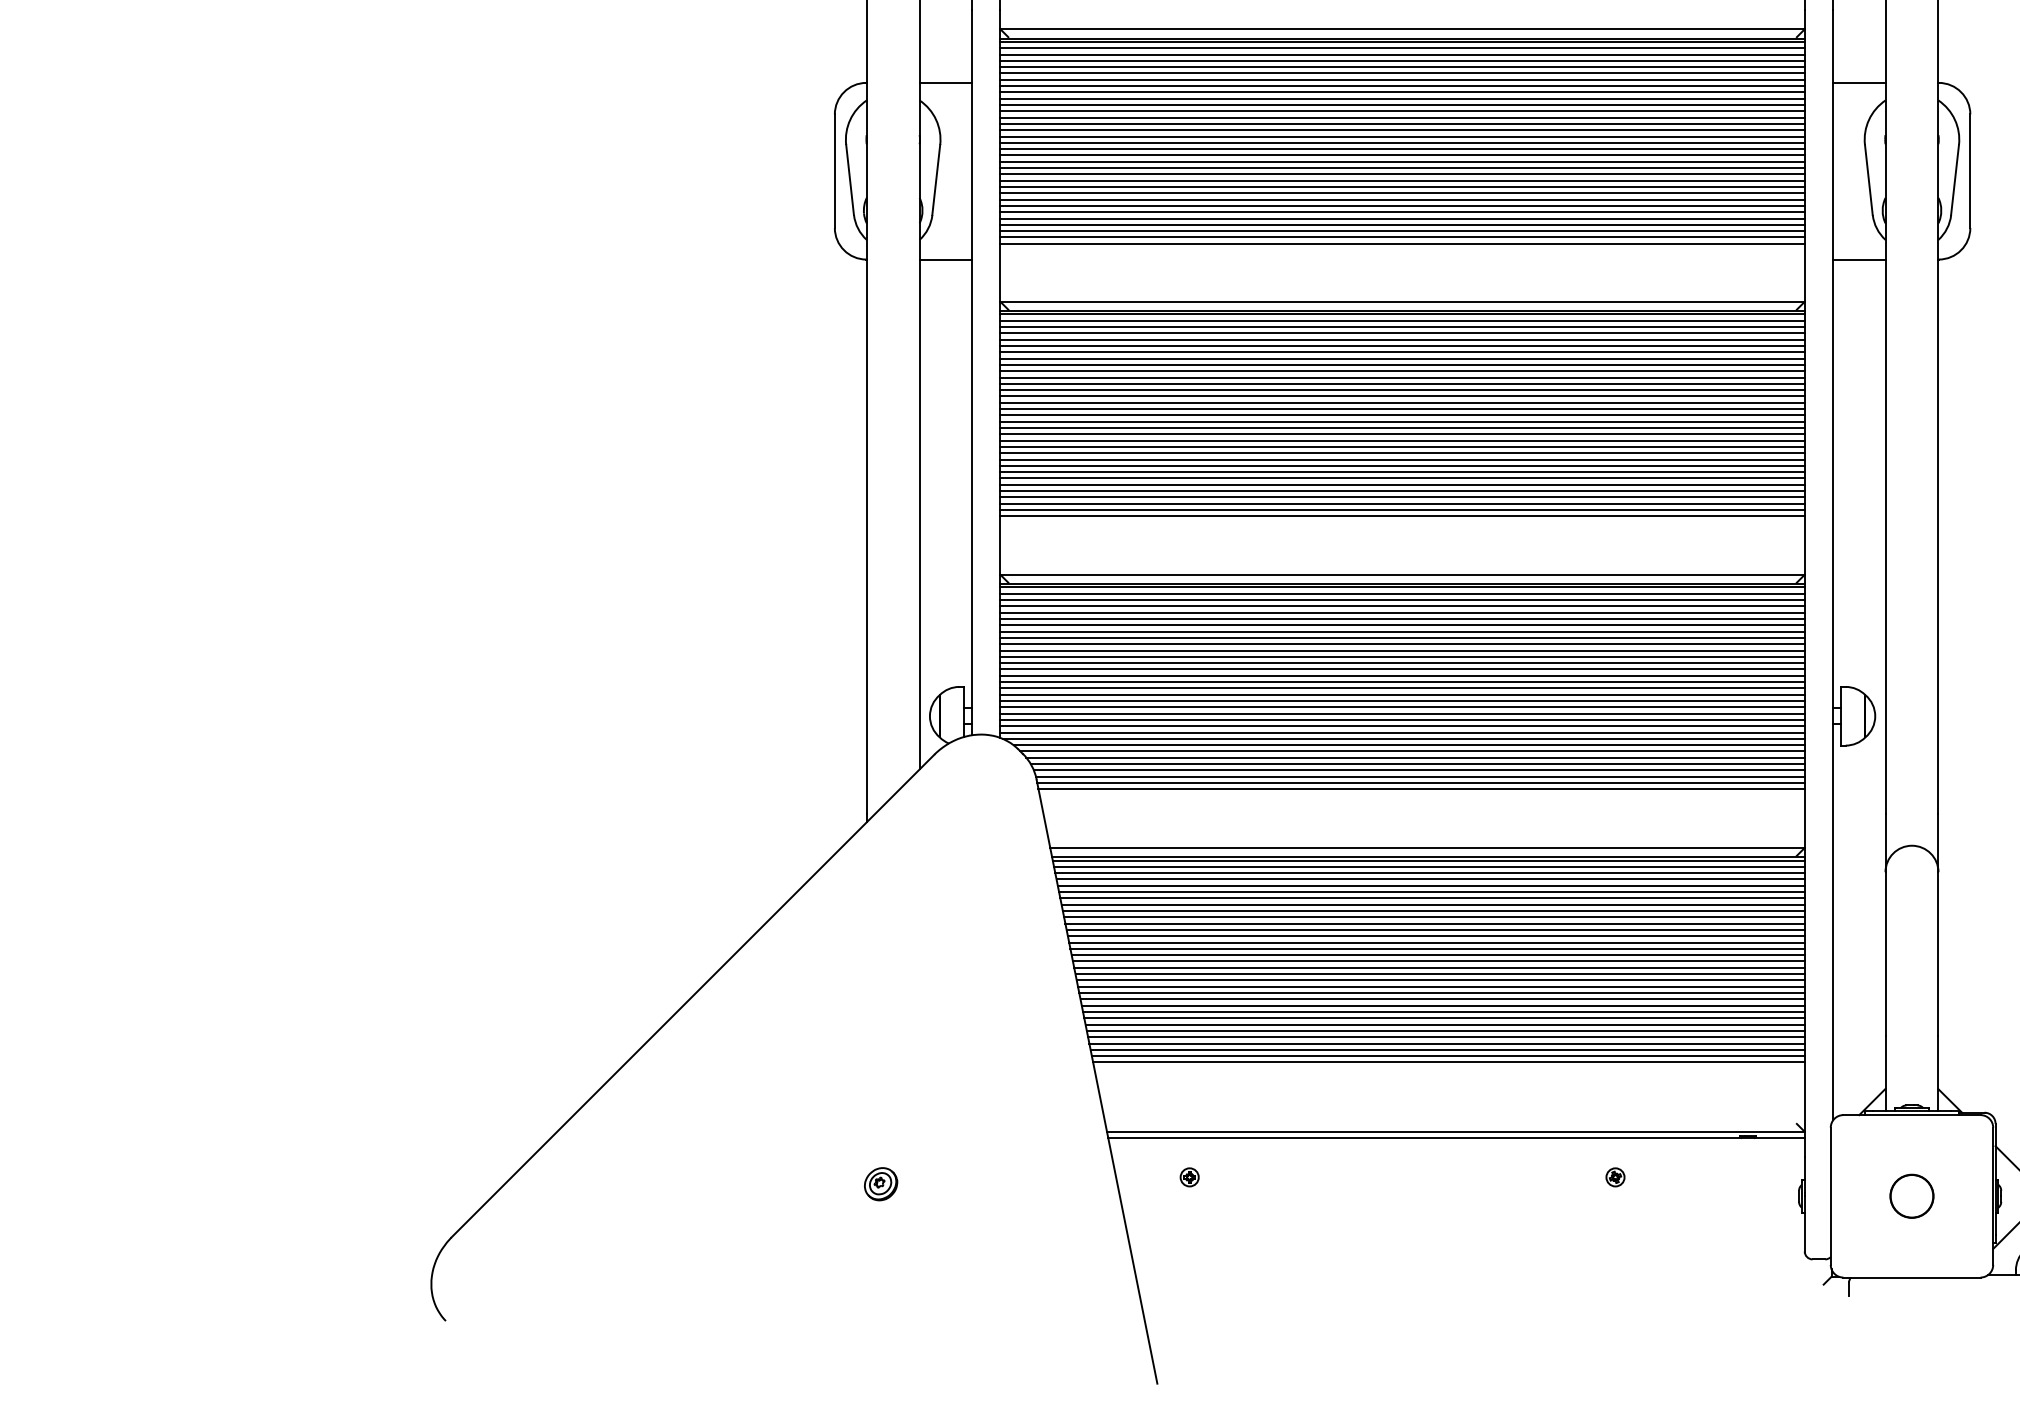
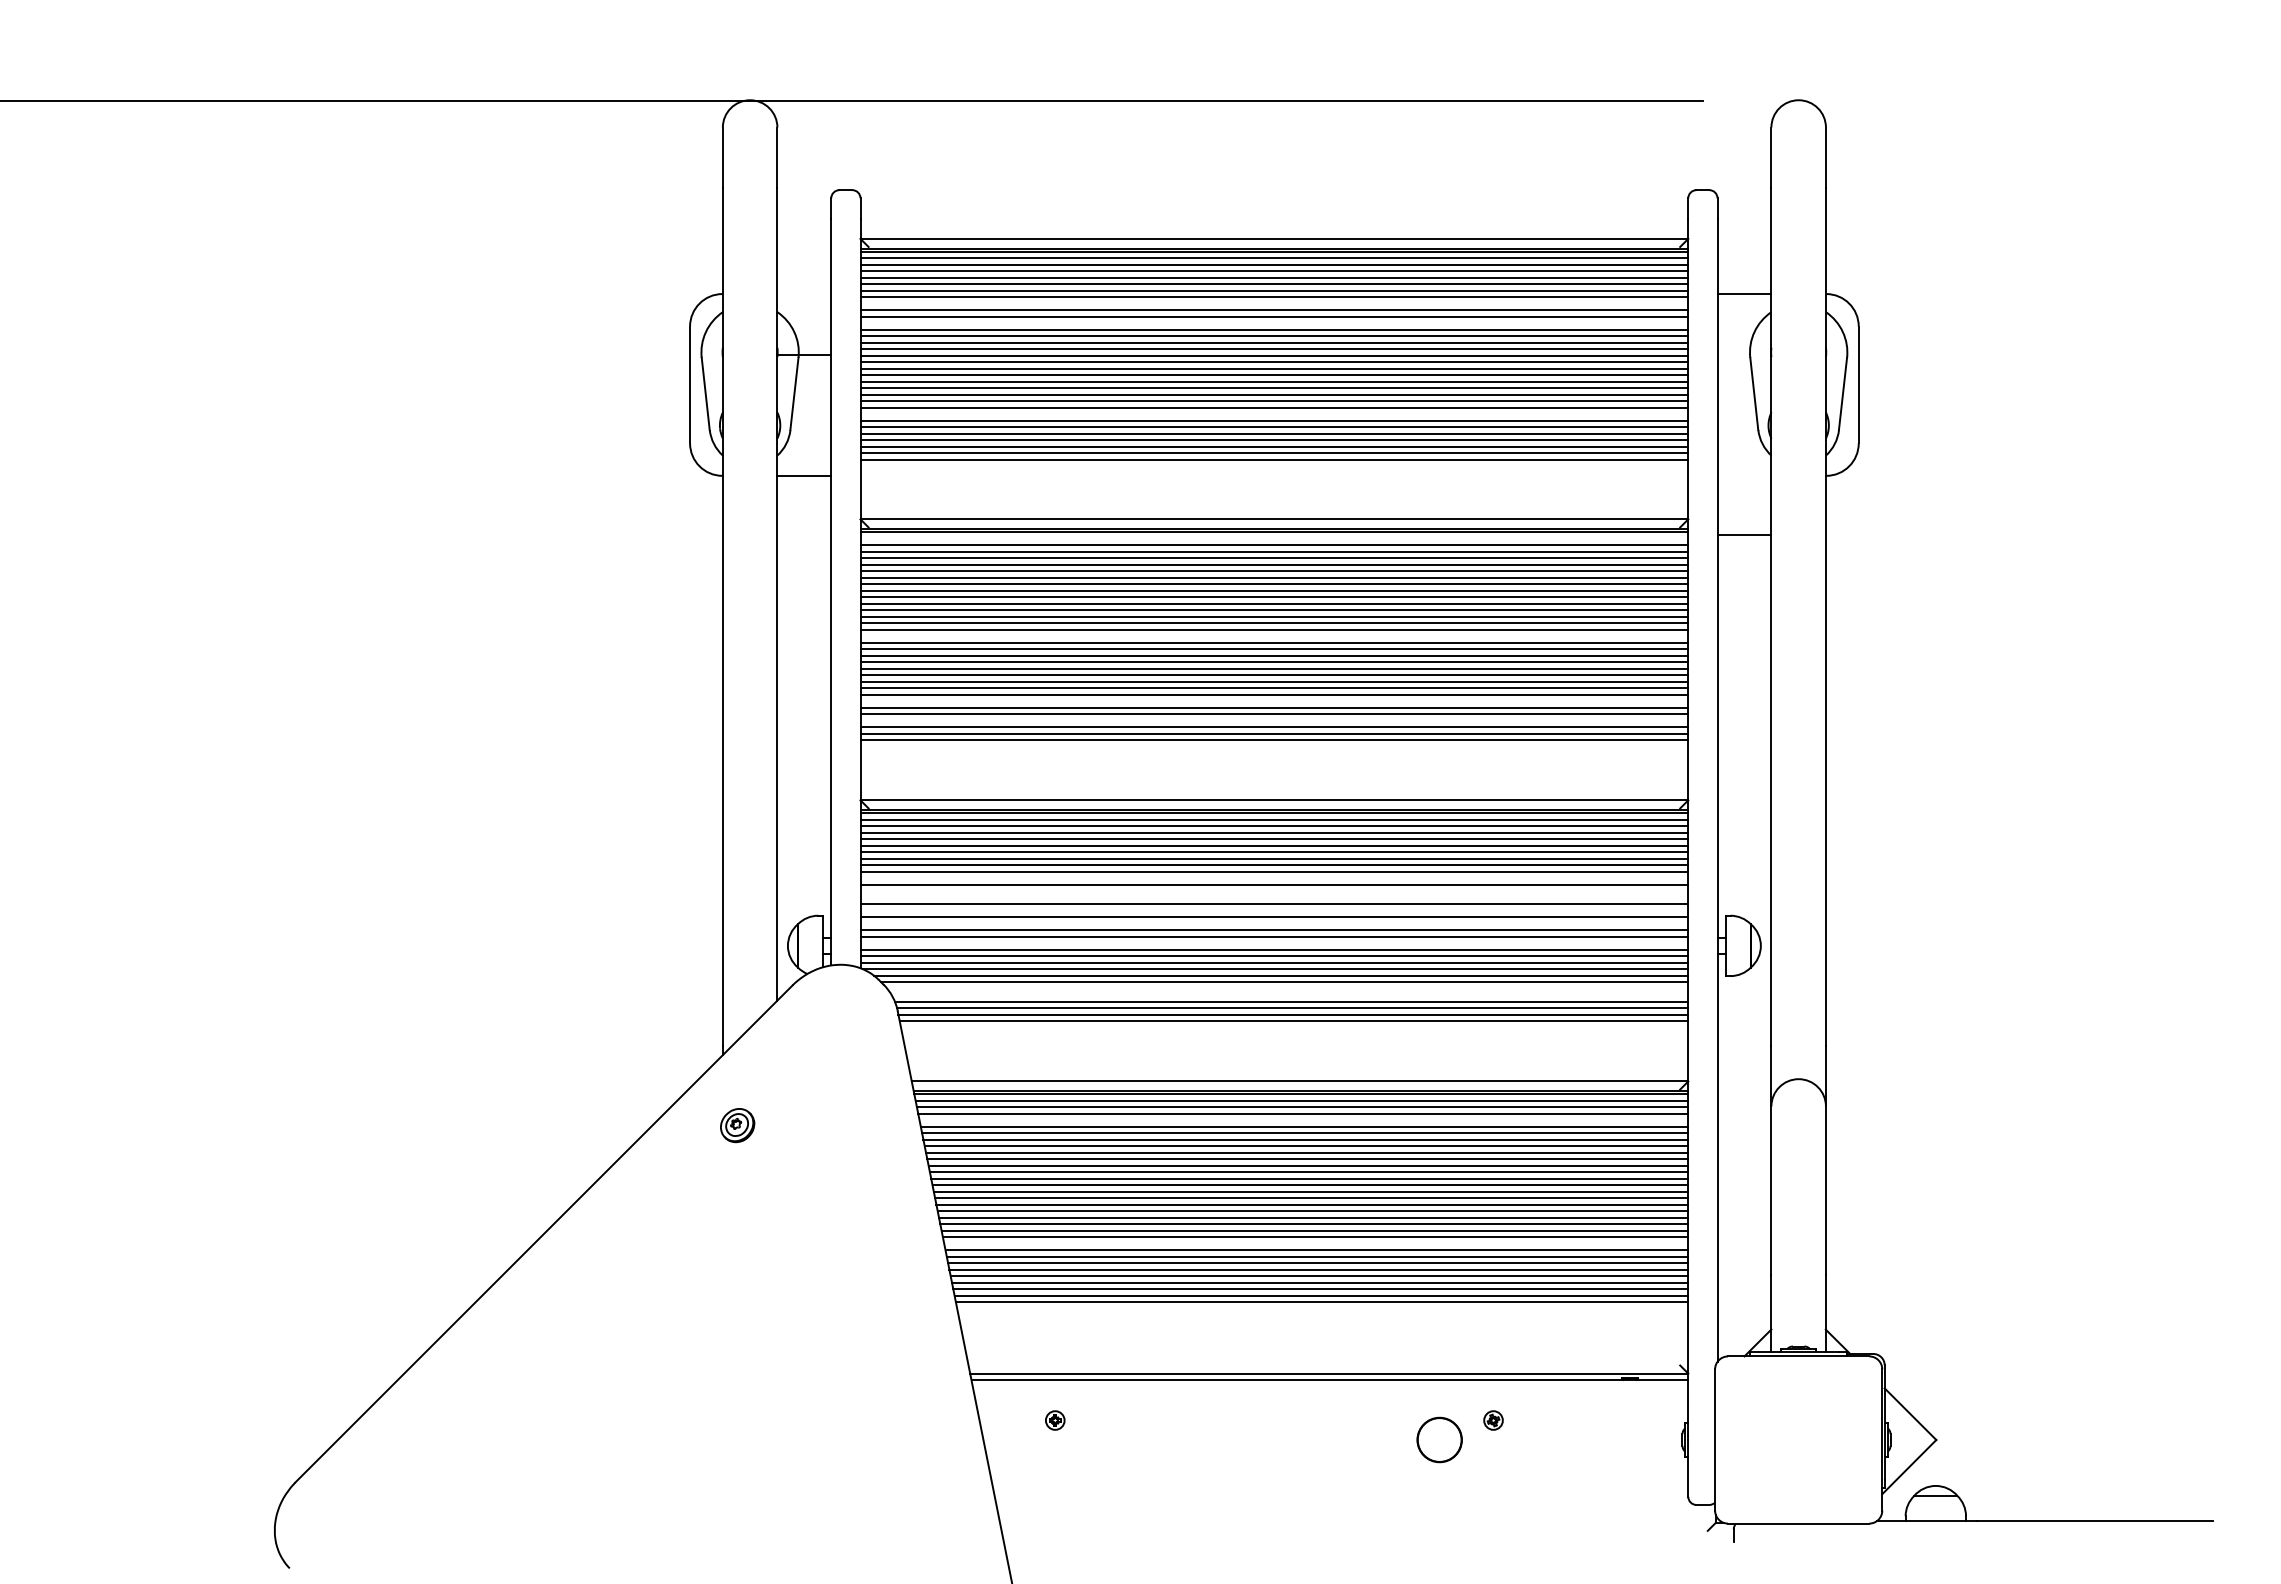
line: (946, 83) -> (804, 355), moved
line: (1402, 92) -> (1274, 303), removed
line: (1402, 111) -> (1274, 323), removed
line: (1402, 199) -> (1274, 414), removed
line: (1859, 259) -> (1744, 534), moved
line: (1402, 320) -> (1274, 538), removed
line: (1402, 415) -> (1274, 636), removed
line: (1402, 478) -> (1274, 701), removed
line: (1402, 497) -> (1274, 720), removed
line: (1402, 650) -> (1274, 878), removed
line: (1402, 663) -> (1274, 891), removed
line: (1402, 669) -> (1274, 897), removed
line: (1402, 681) -> (1274, 910), removed
line: (1402, 694) -> (1274, 923), removed
line: (1402, 713) -> (1274, 943), removed
line: (1415, 757) -> (1287, 988), removed
line: (1417, 764) -> (1289, 995), removed
line: (1430, 885) -> (1303, 1120), removed
line: (1443, 1005) -> (1316, 1243), removed
part: (880, 1184) -> (737, 1125), moved
part: (1911, 1195) -> (1439, 1439), moved

